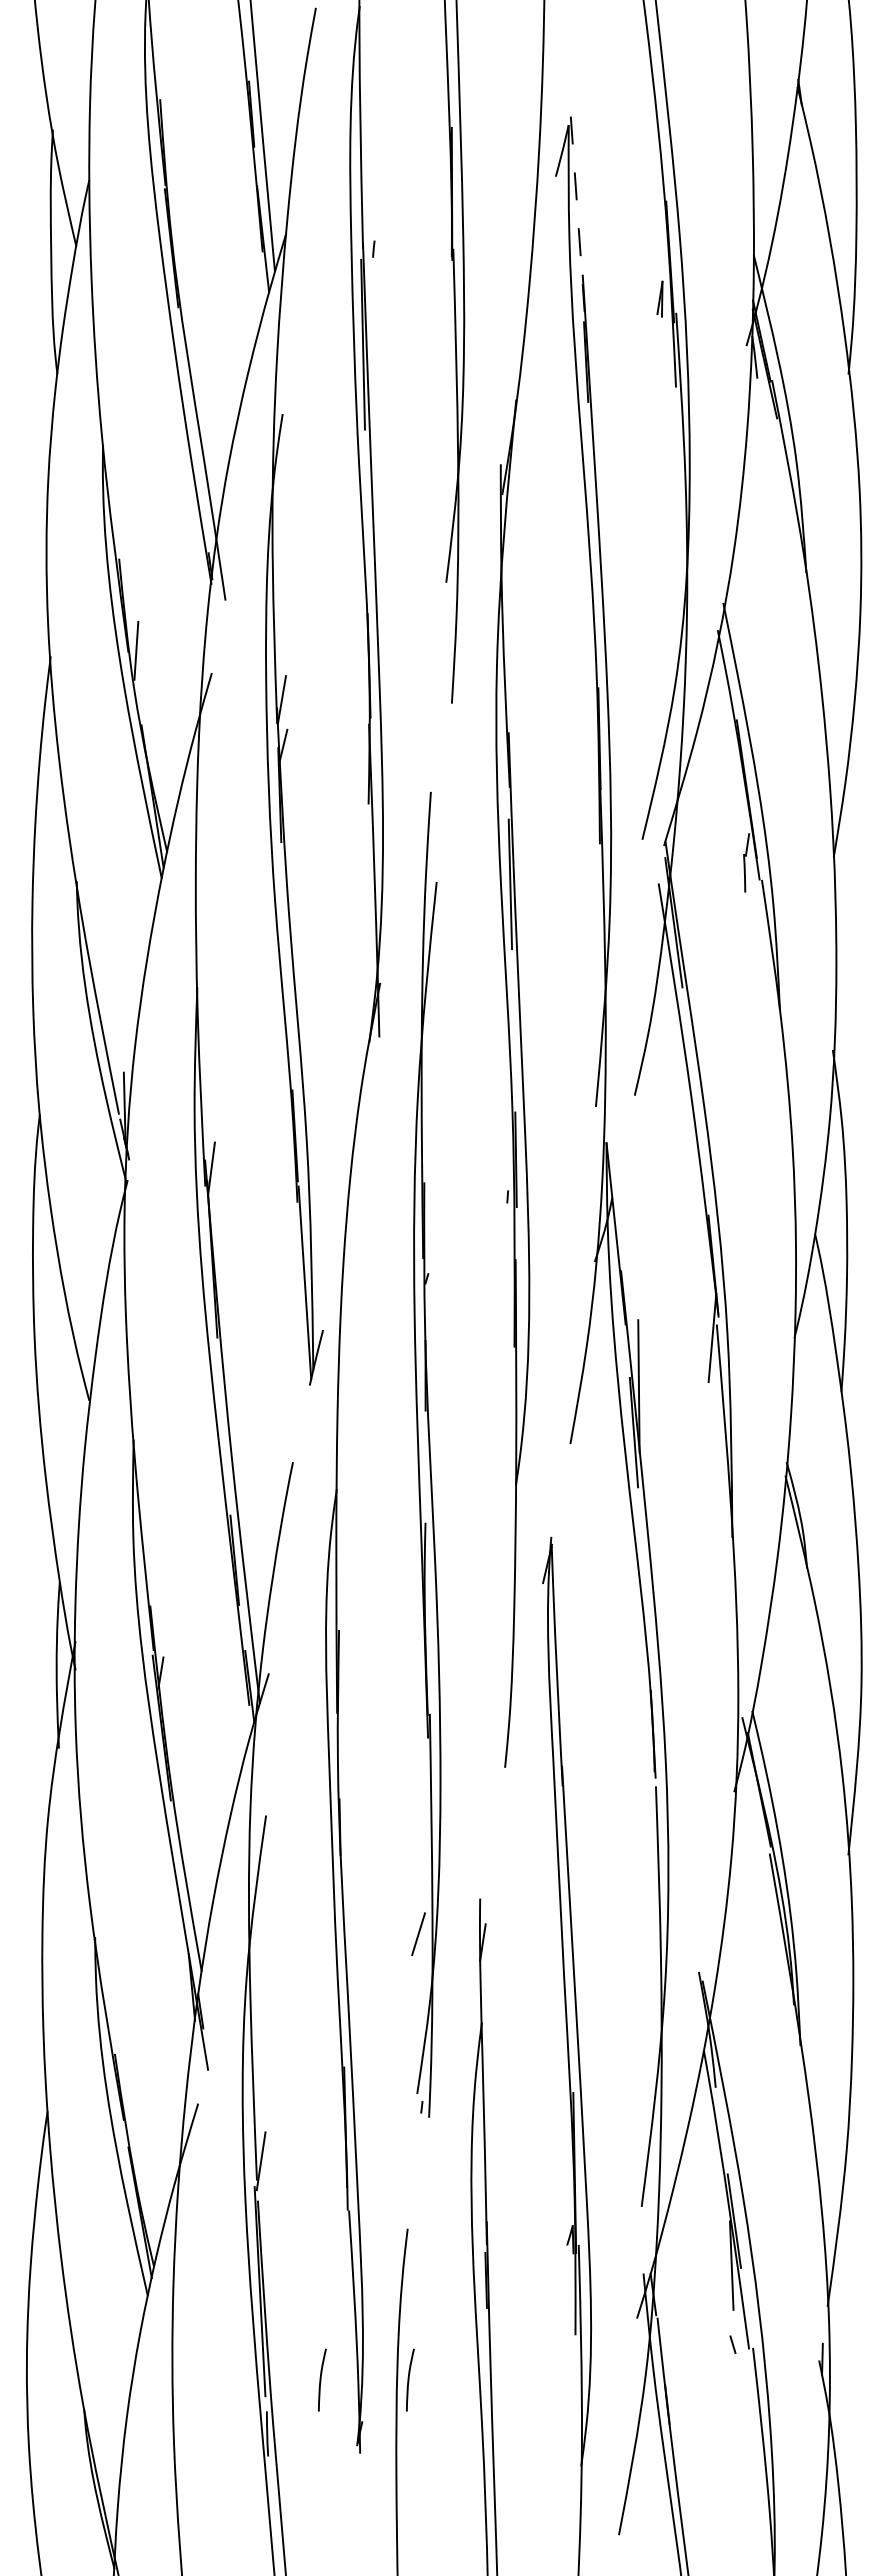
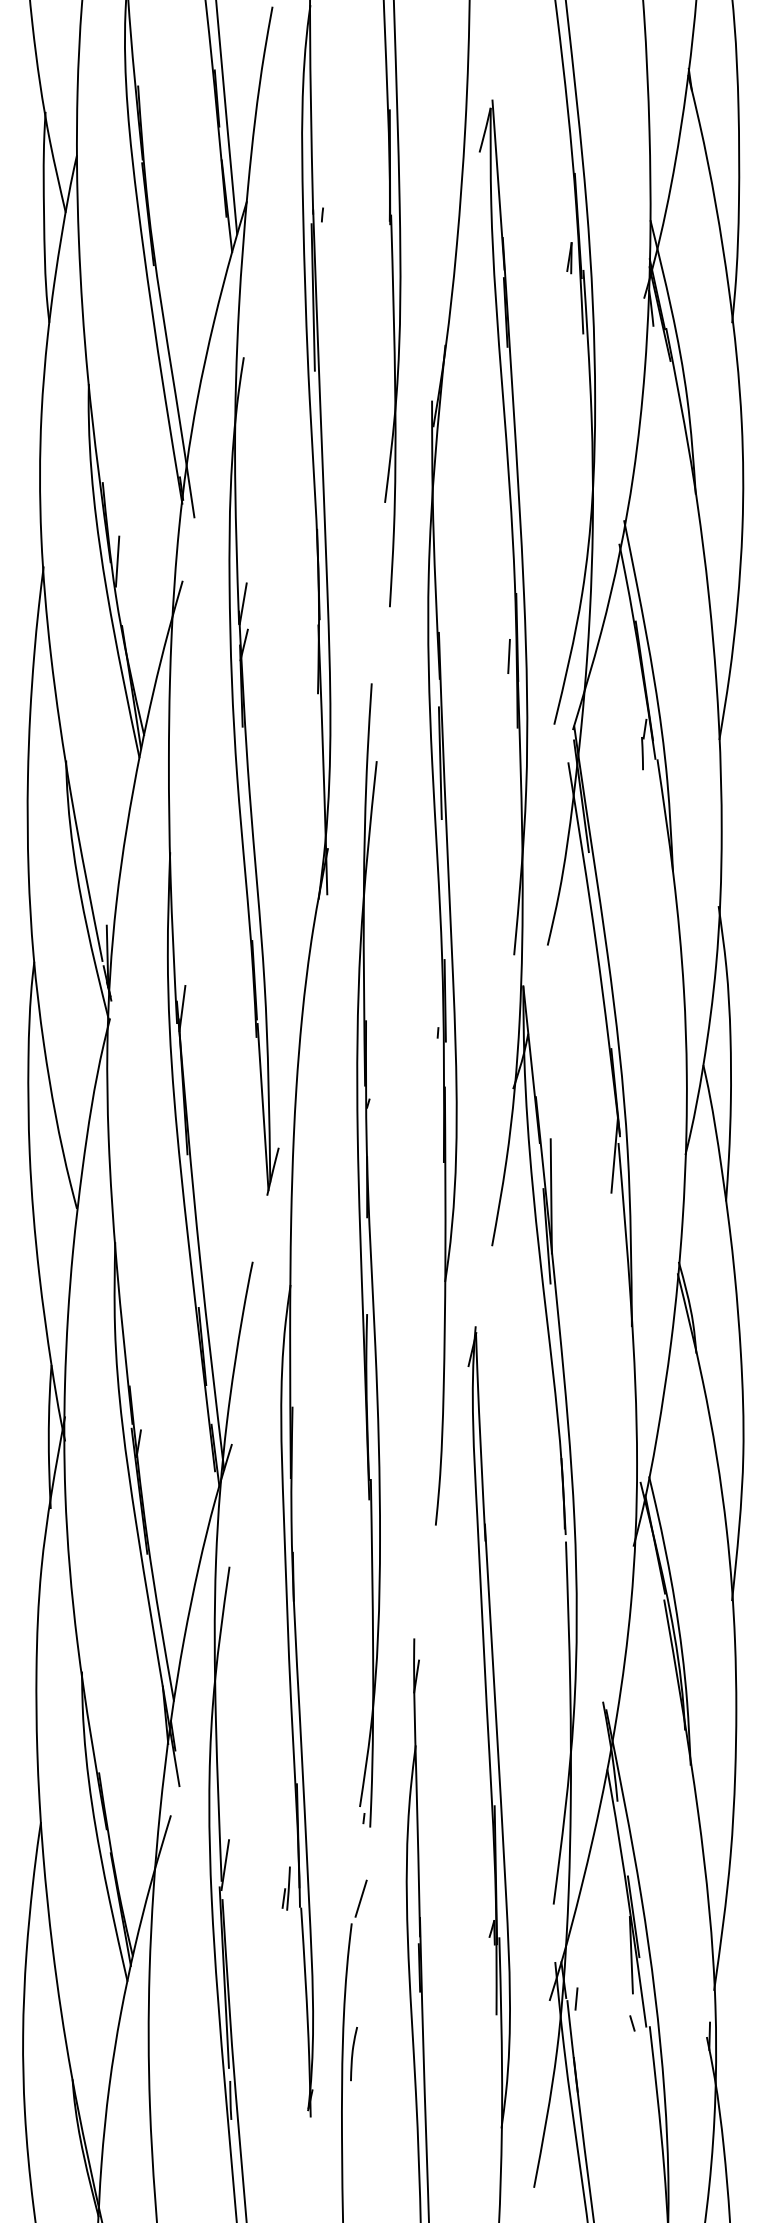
line: (577, 214) -> (498, 185), dashed -> solid
line: (590, 760) -> (509, 656), added
line: (418, 1934) -> (361, 1898), moved
part: (331, 2188) -> (285, 1888), added
line: (668, 2316) -> (576, 1999), added
curve: (321, 2379) -> (277, 2053), removed

